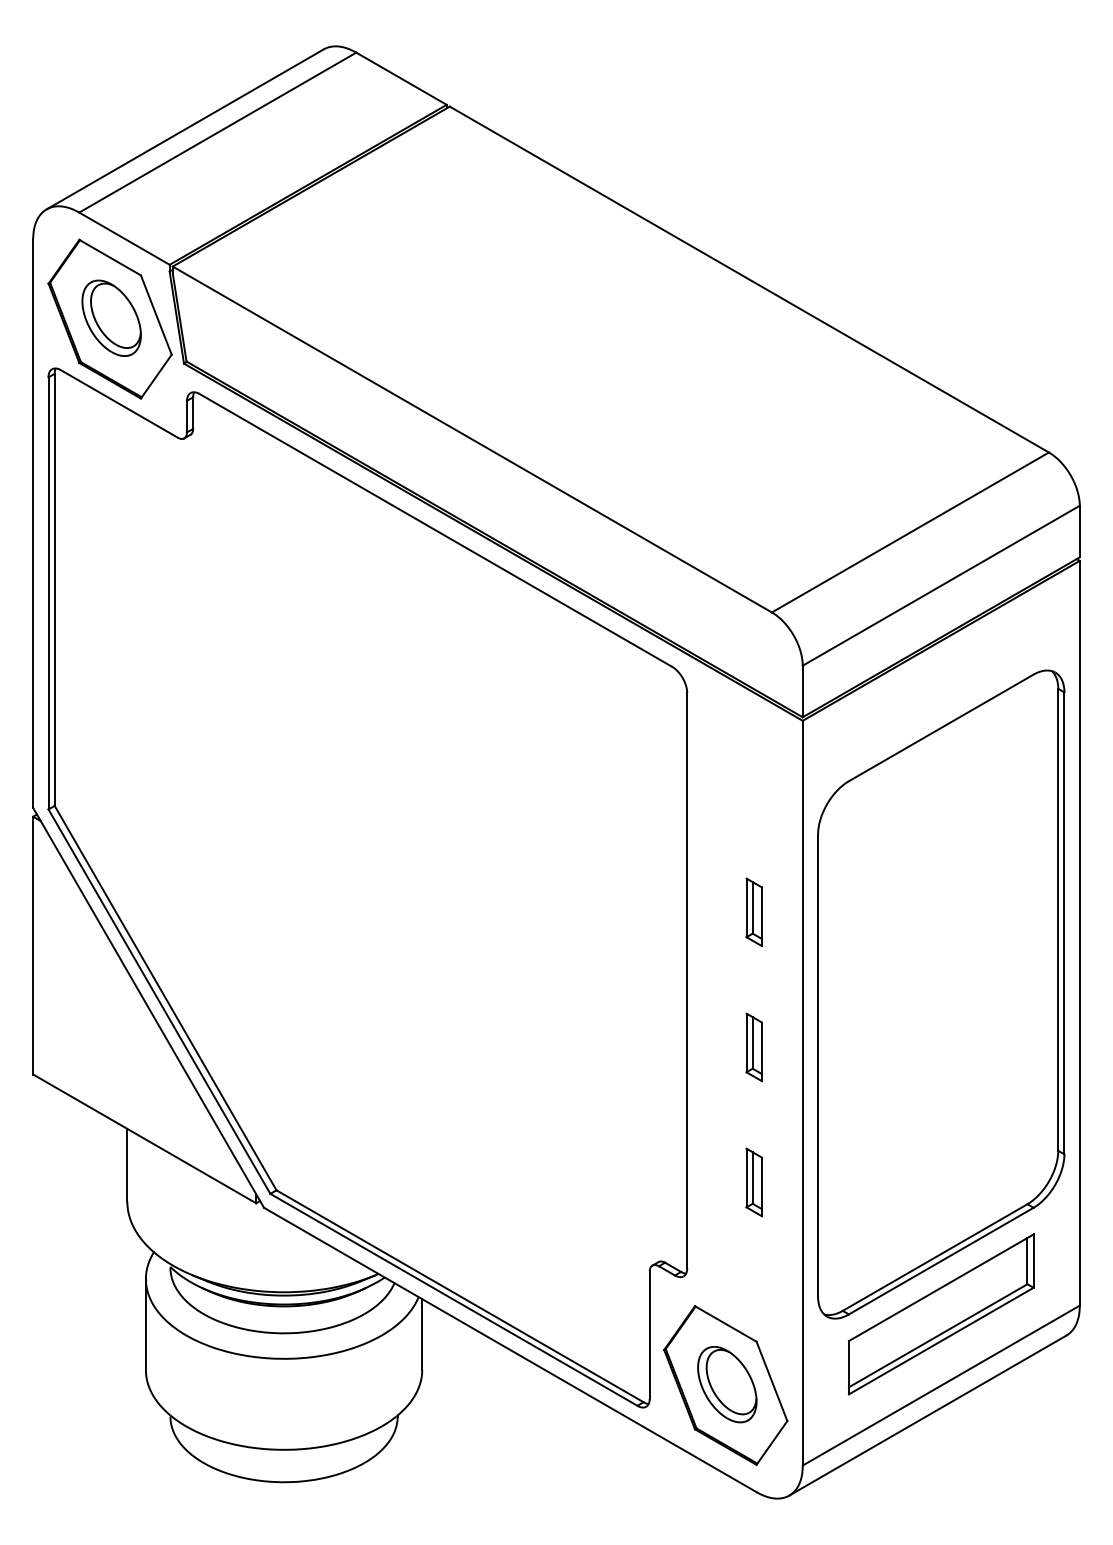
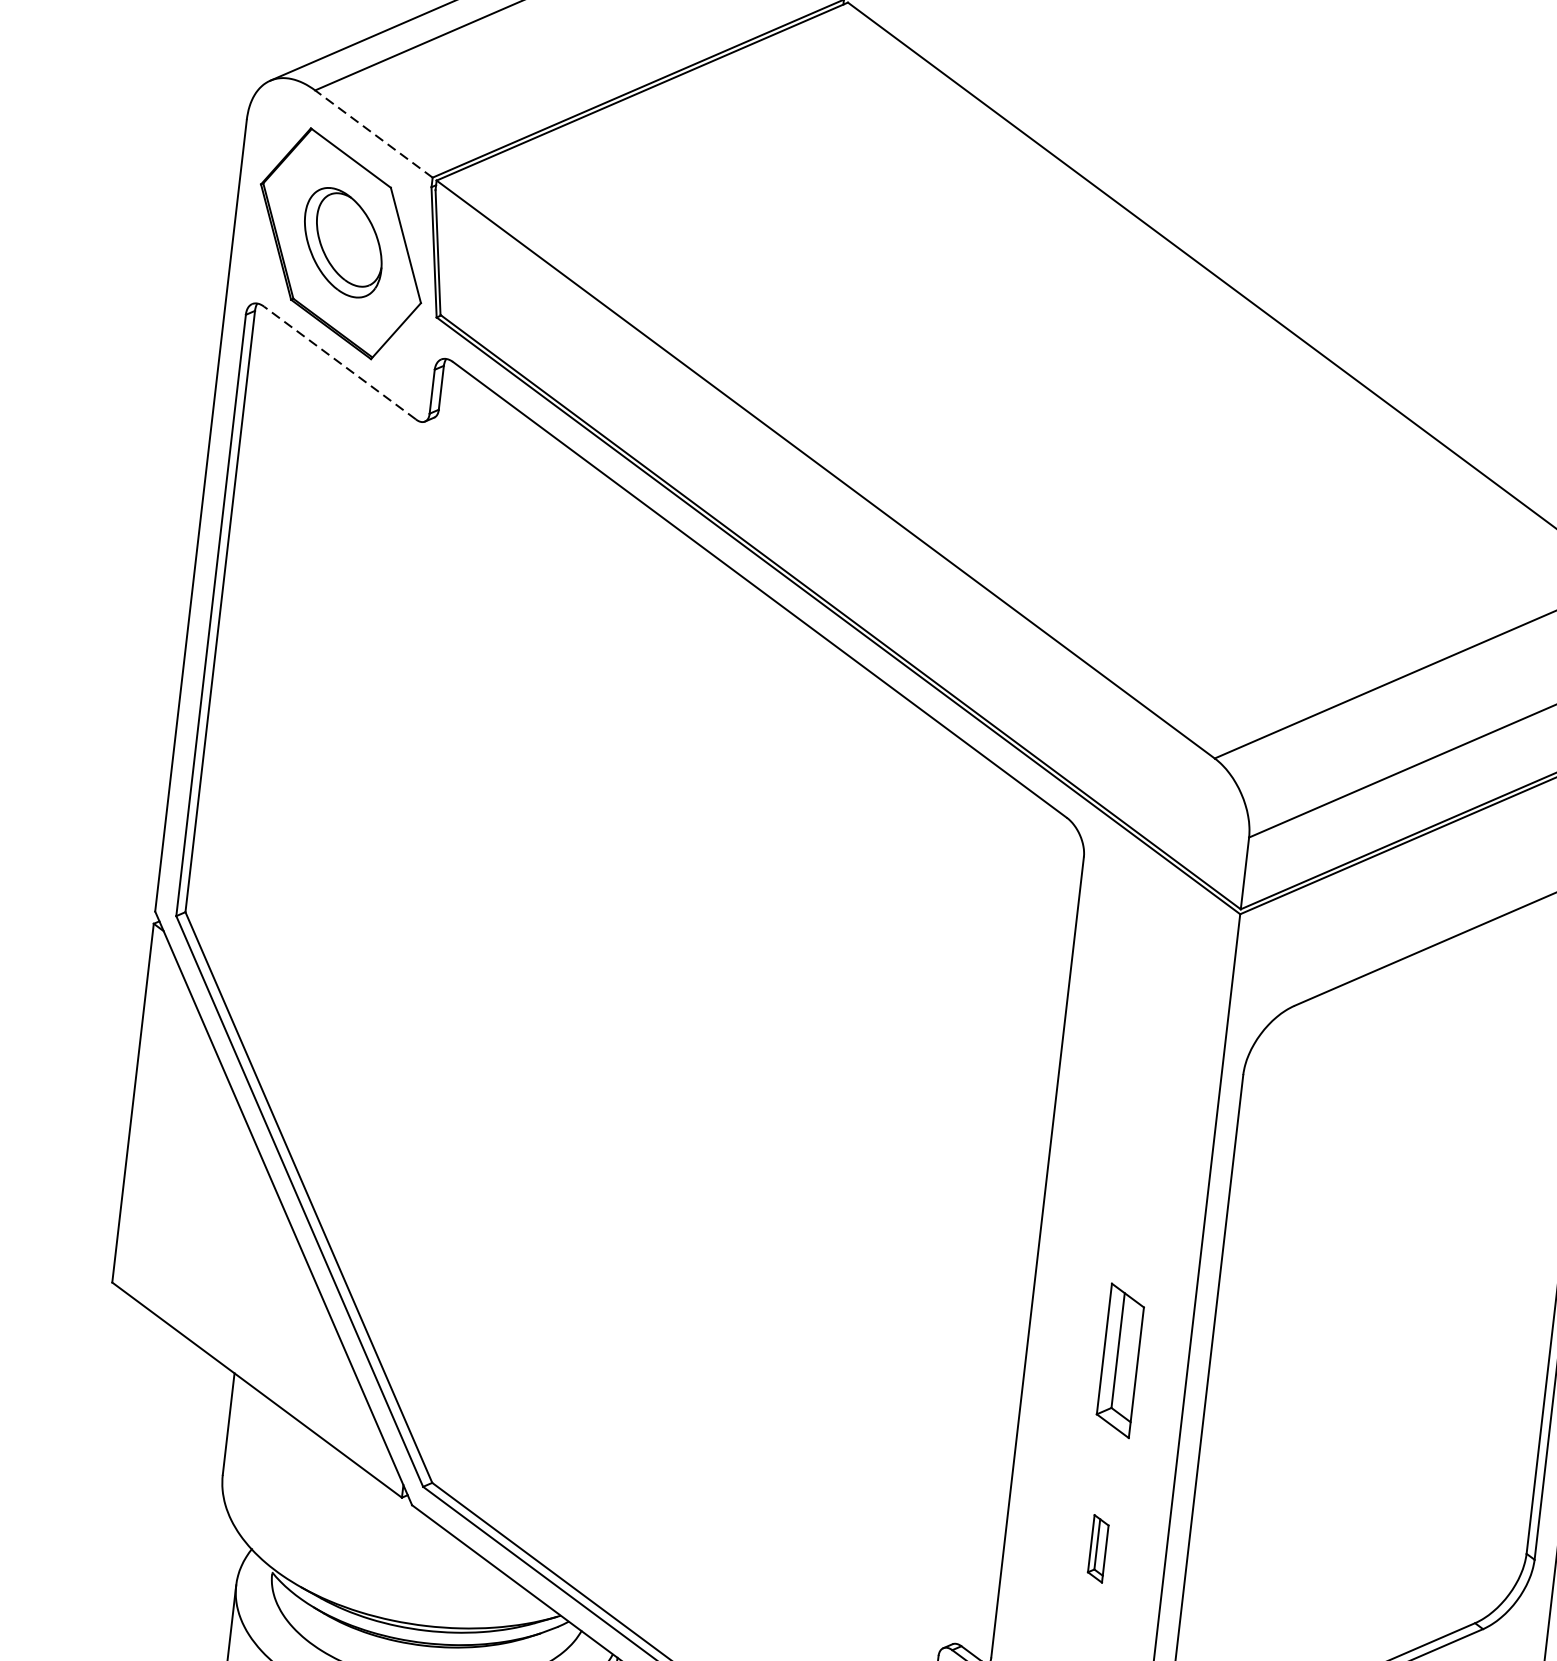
line: (124, 238) -> (373, 133), solid -> dashed
line: (118, 403) -> (339, 362), solid -> dashed
part: (753, 912) -> (1140, 1173), removed
part: (753, 1047) -> (1119, 1360), size x1.6
part: (753, 1182) -> (1097, 1548), size x0.7

